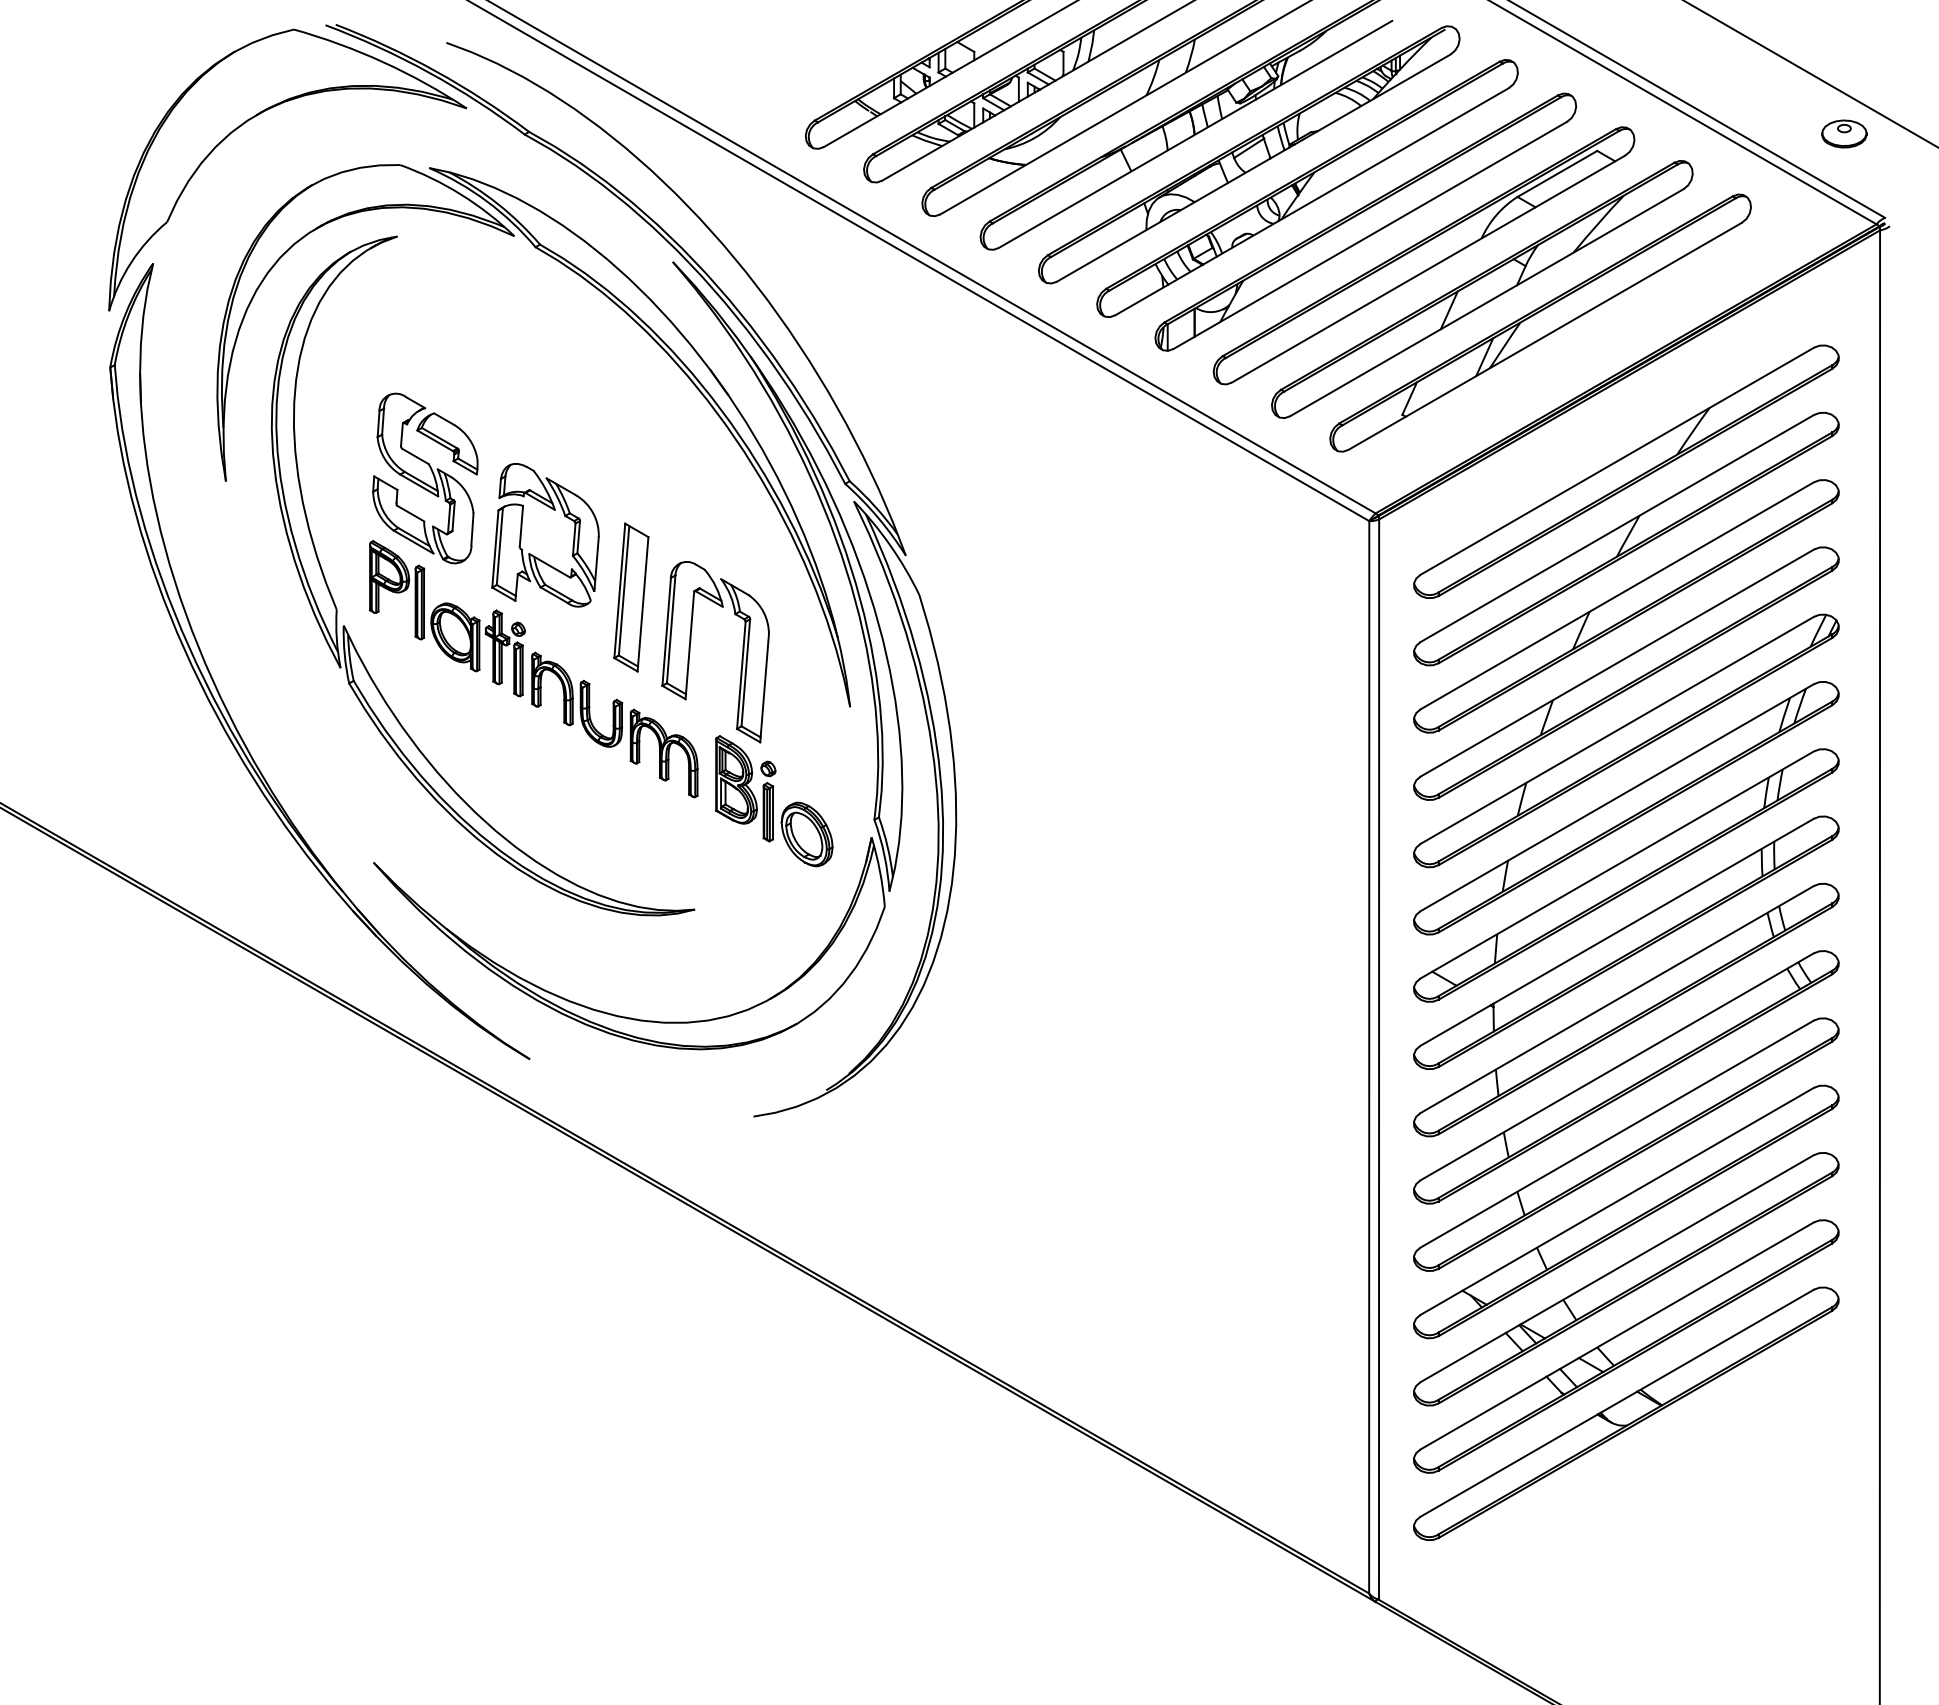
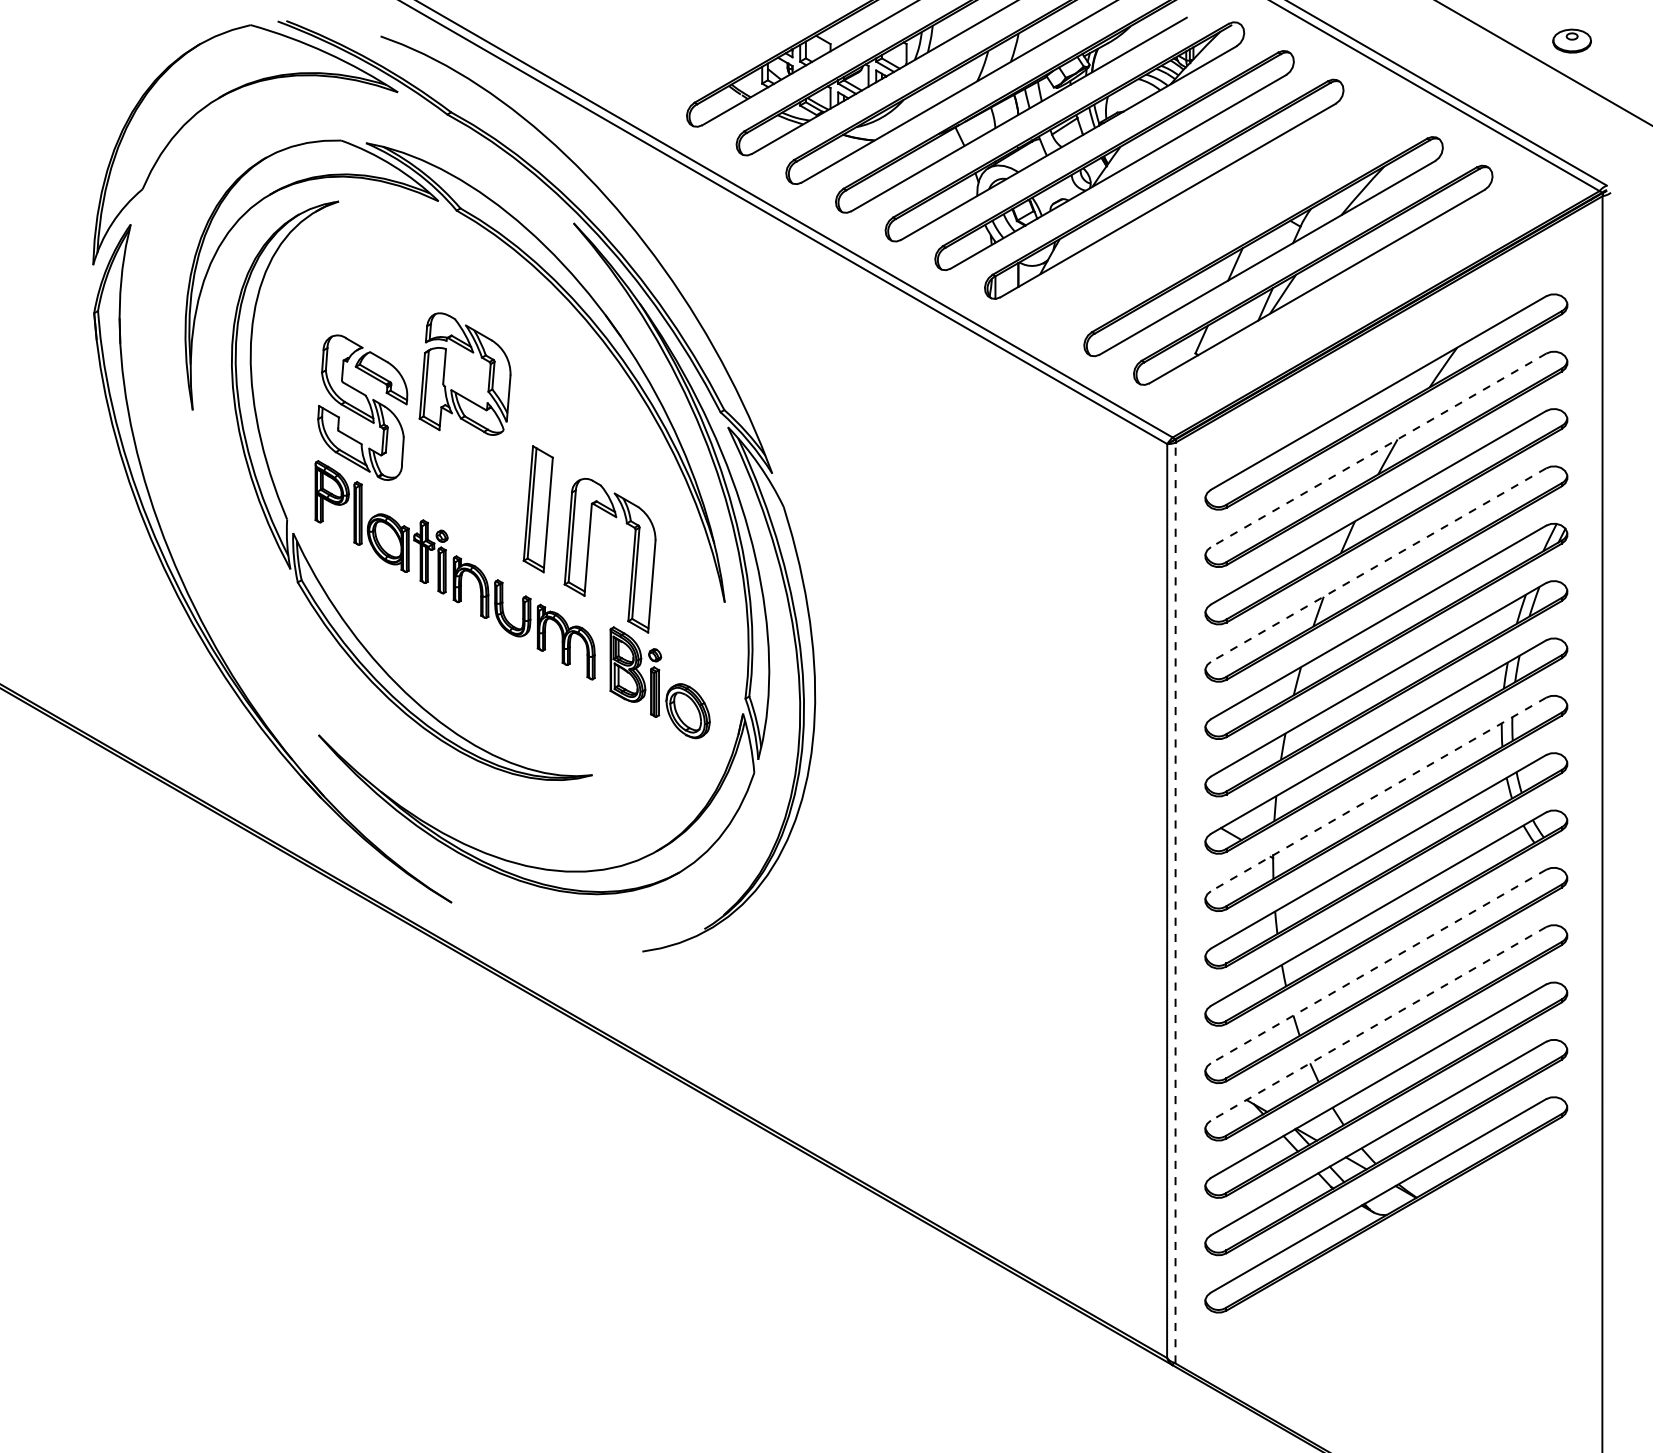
part: (1843, 133) -> (1571, 40), moved
part: (1423, 255) -> (1213, 217), removed
line: (1617, 528) -> (1378, 450), solid -> dashed
part: (522, 532) -> (445, 371), moved
line: (1617, 663) -> (1378, 565), solid -> dashed
line: (1617, 932) -> (1378, 794), solid -> dashed
line: (1378, 1059) -> (1175, 902), solid -> dashed
line: (1617, 1134) -> (1378, 966), solid -> dashed
line: (1617, 1200) -> (1378, 1023), solid -> dashed

